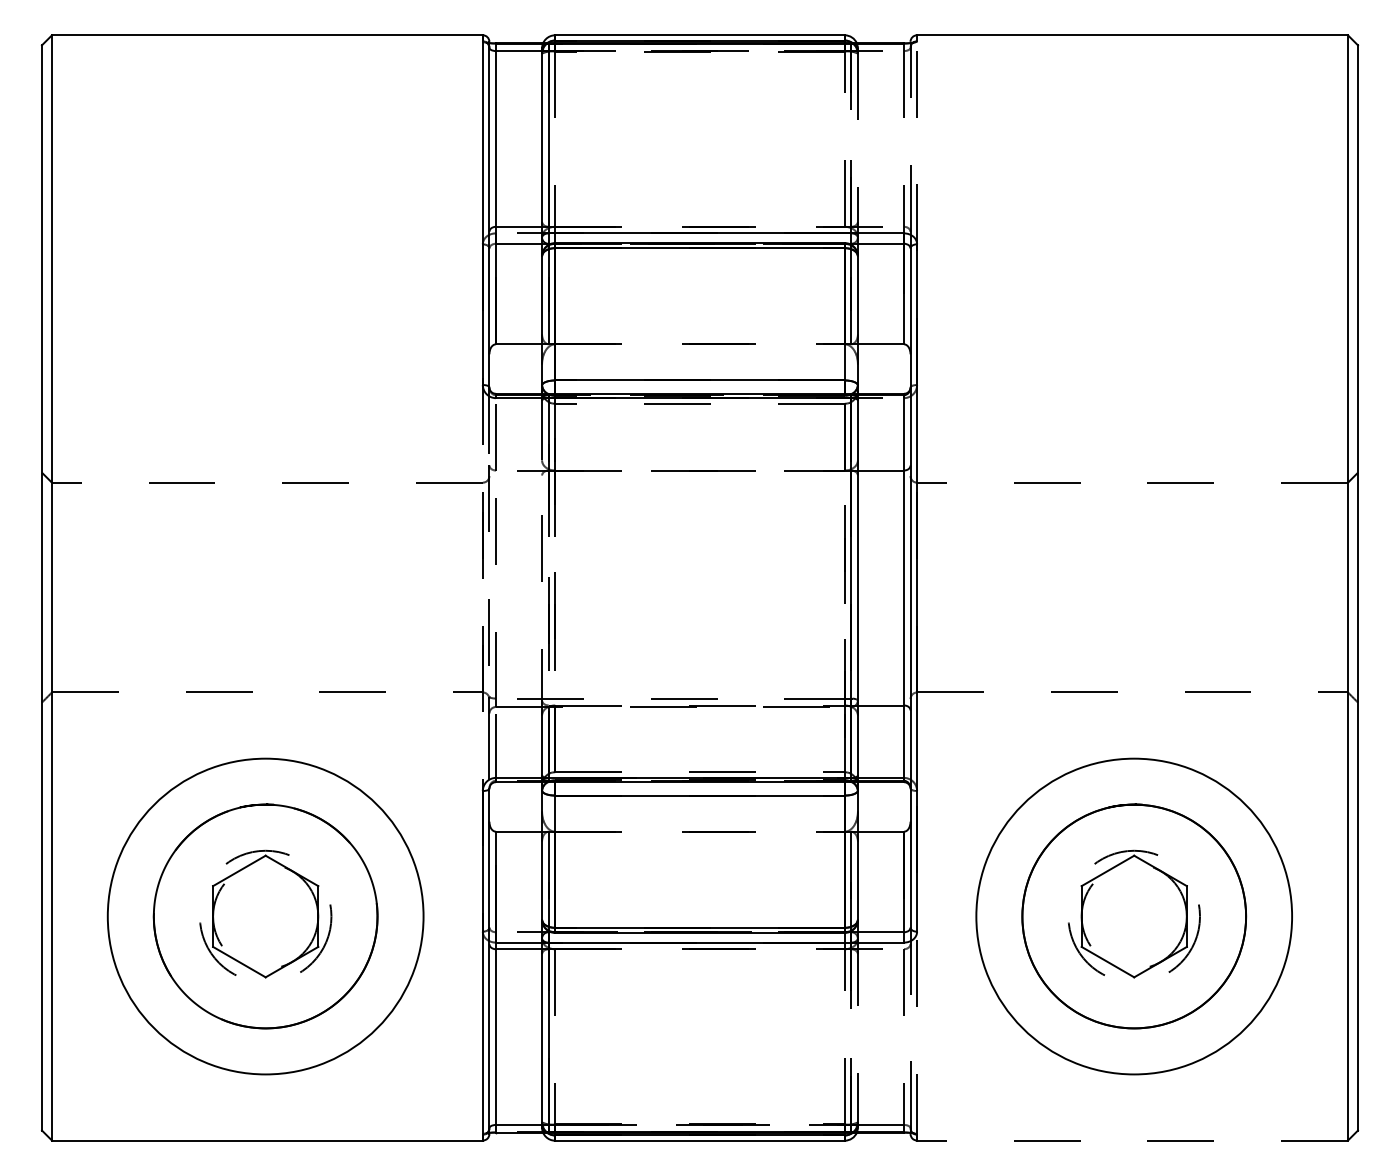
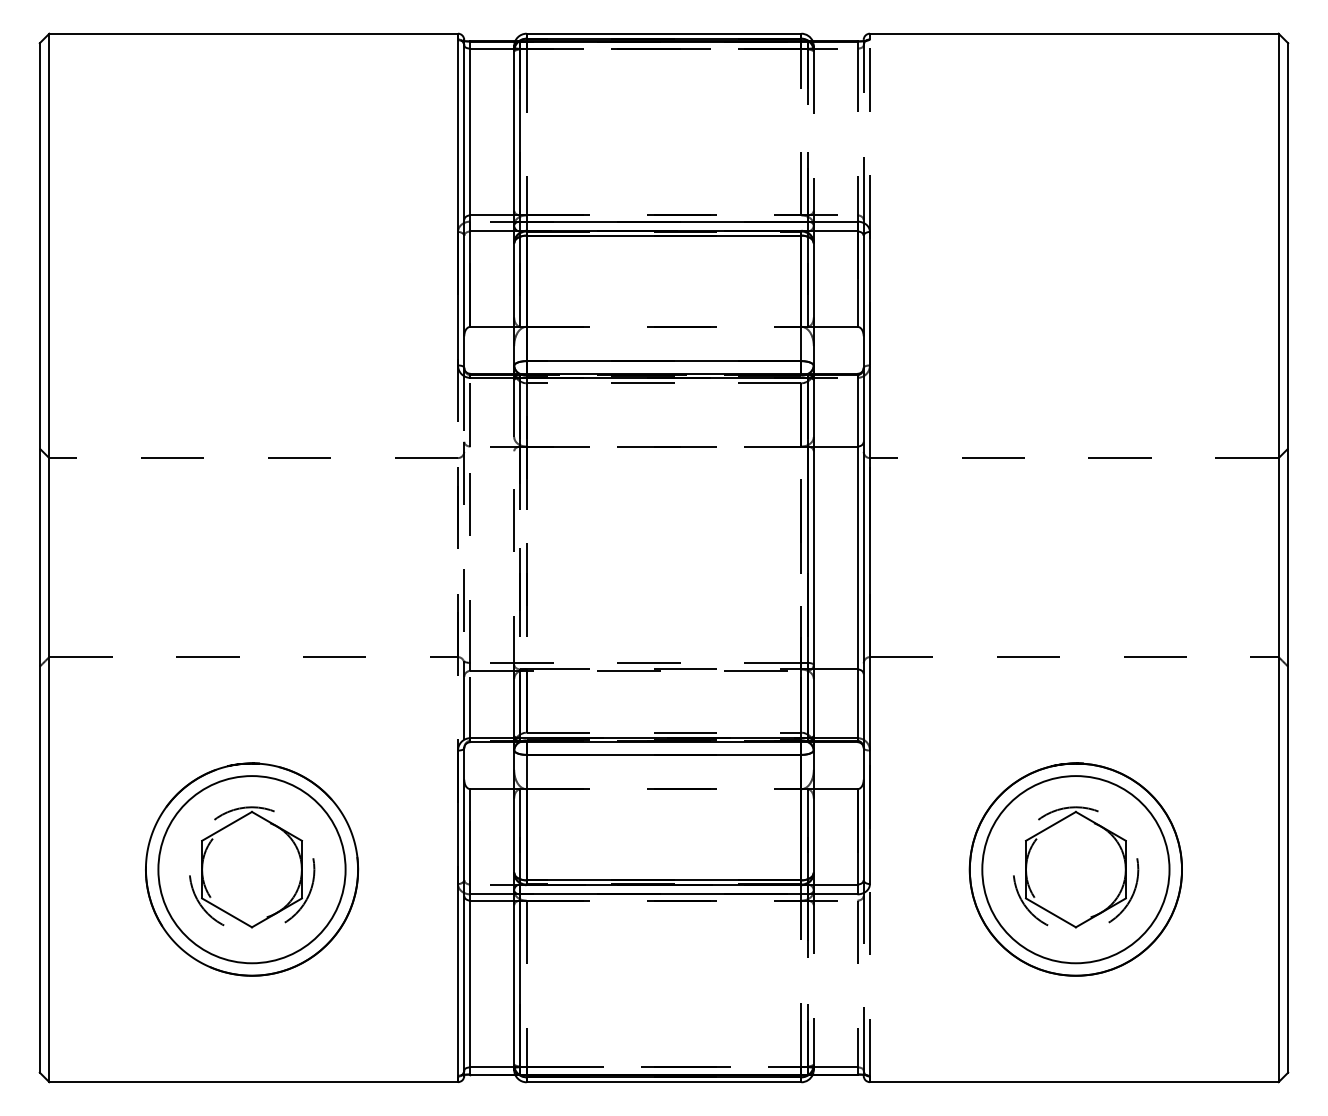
circle: (265, 916) -> (251, 869), size x0.62
circle: (1133, 916) -> (1075, 869), size x0.62
line: (1132, 1140) -> (1074, 1082), dashed -> solid

